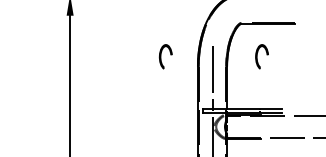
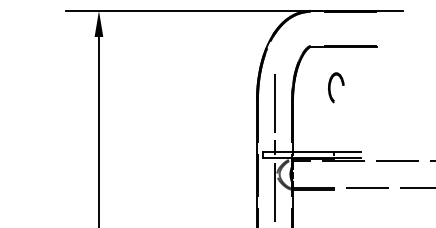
part: (165, 56) -> (217, 87), removed

